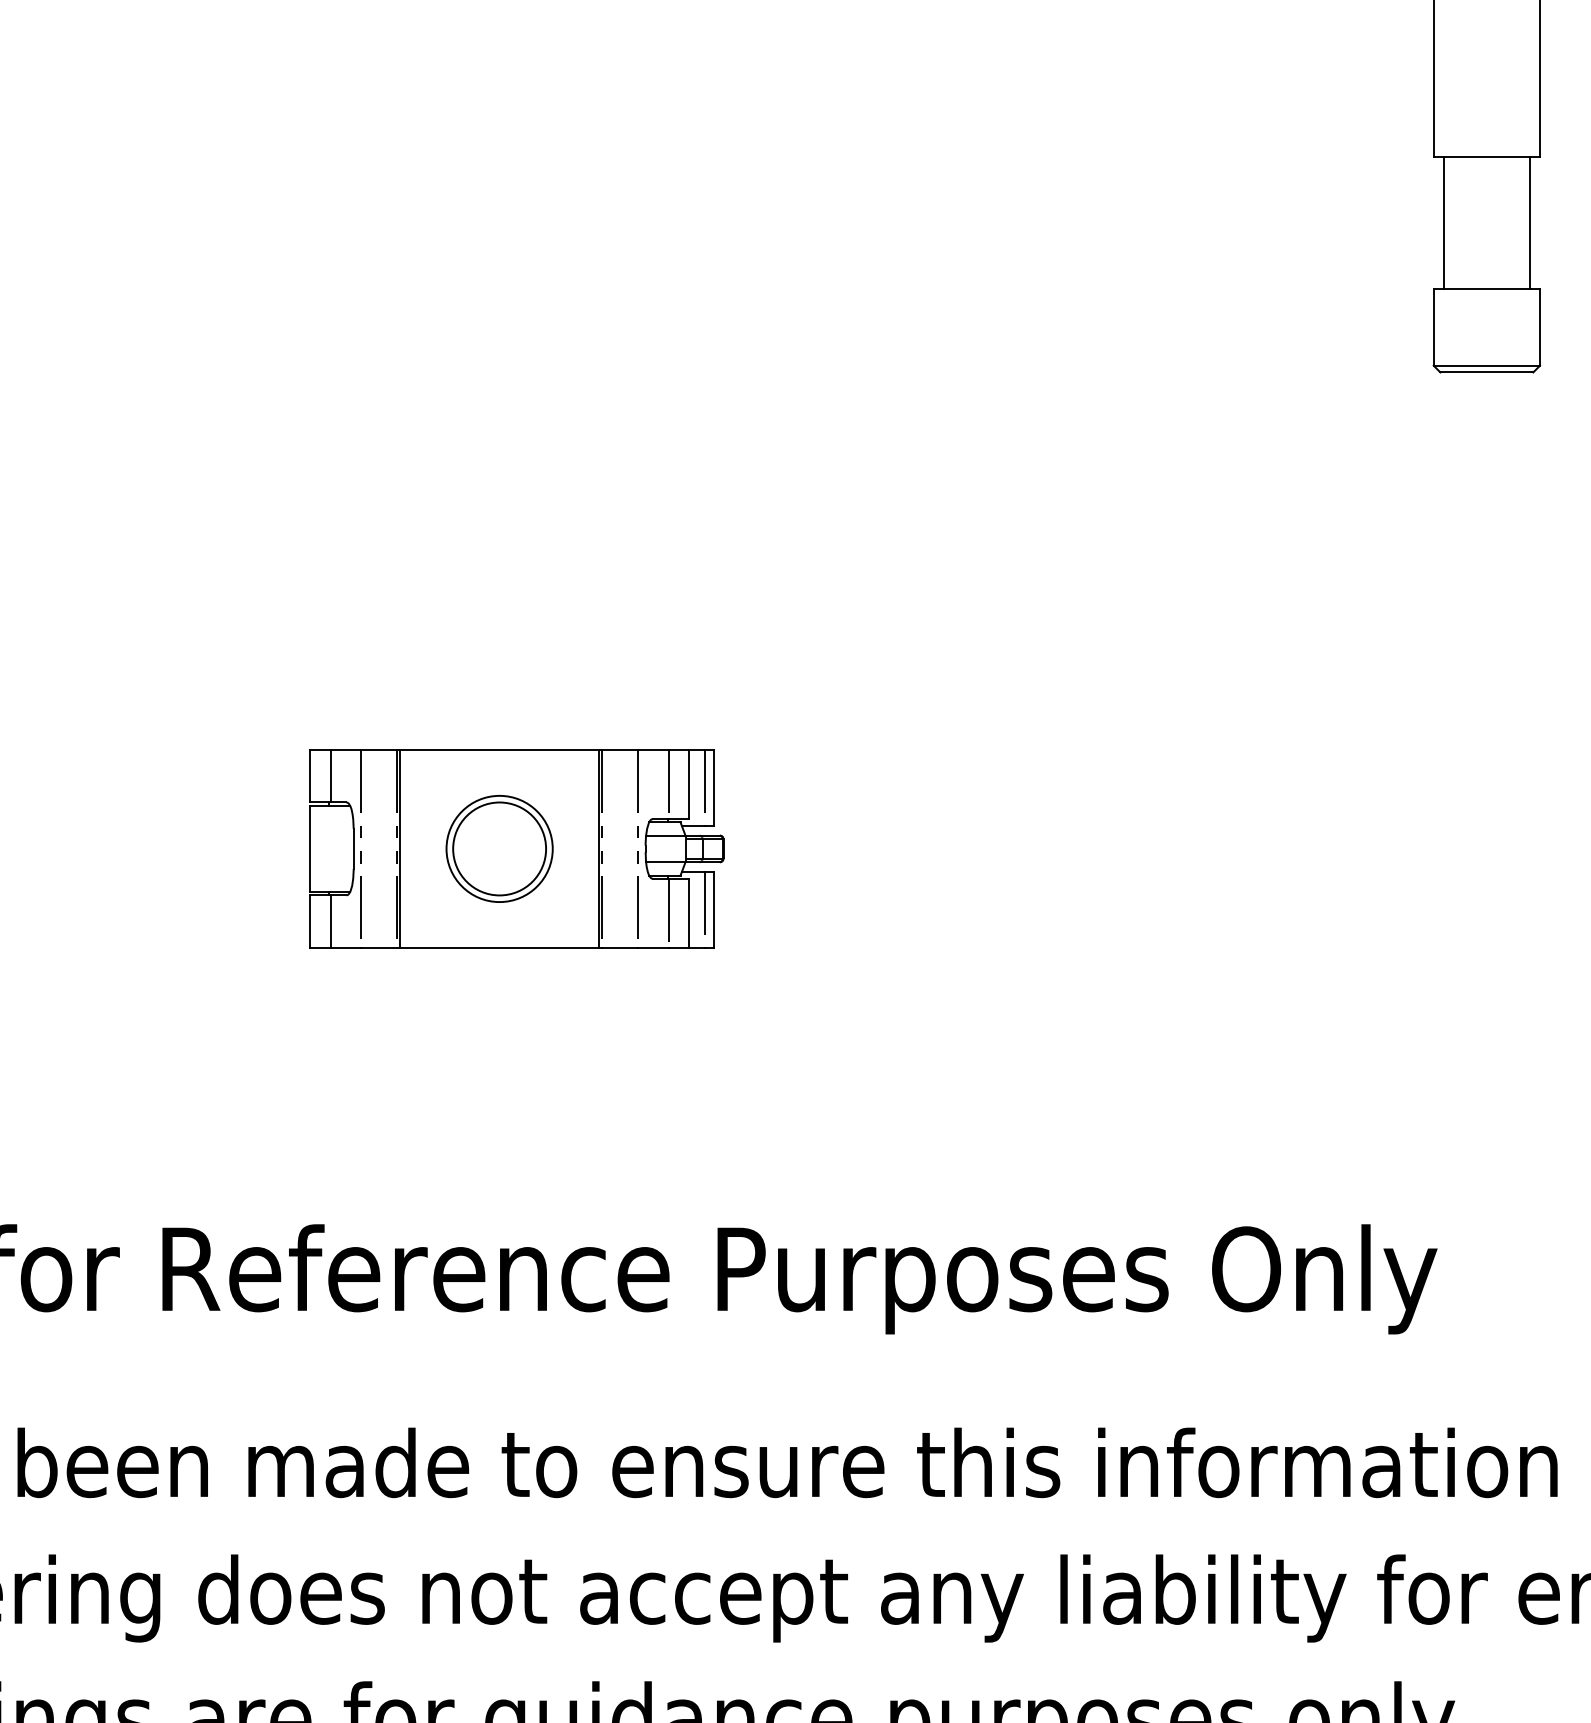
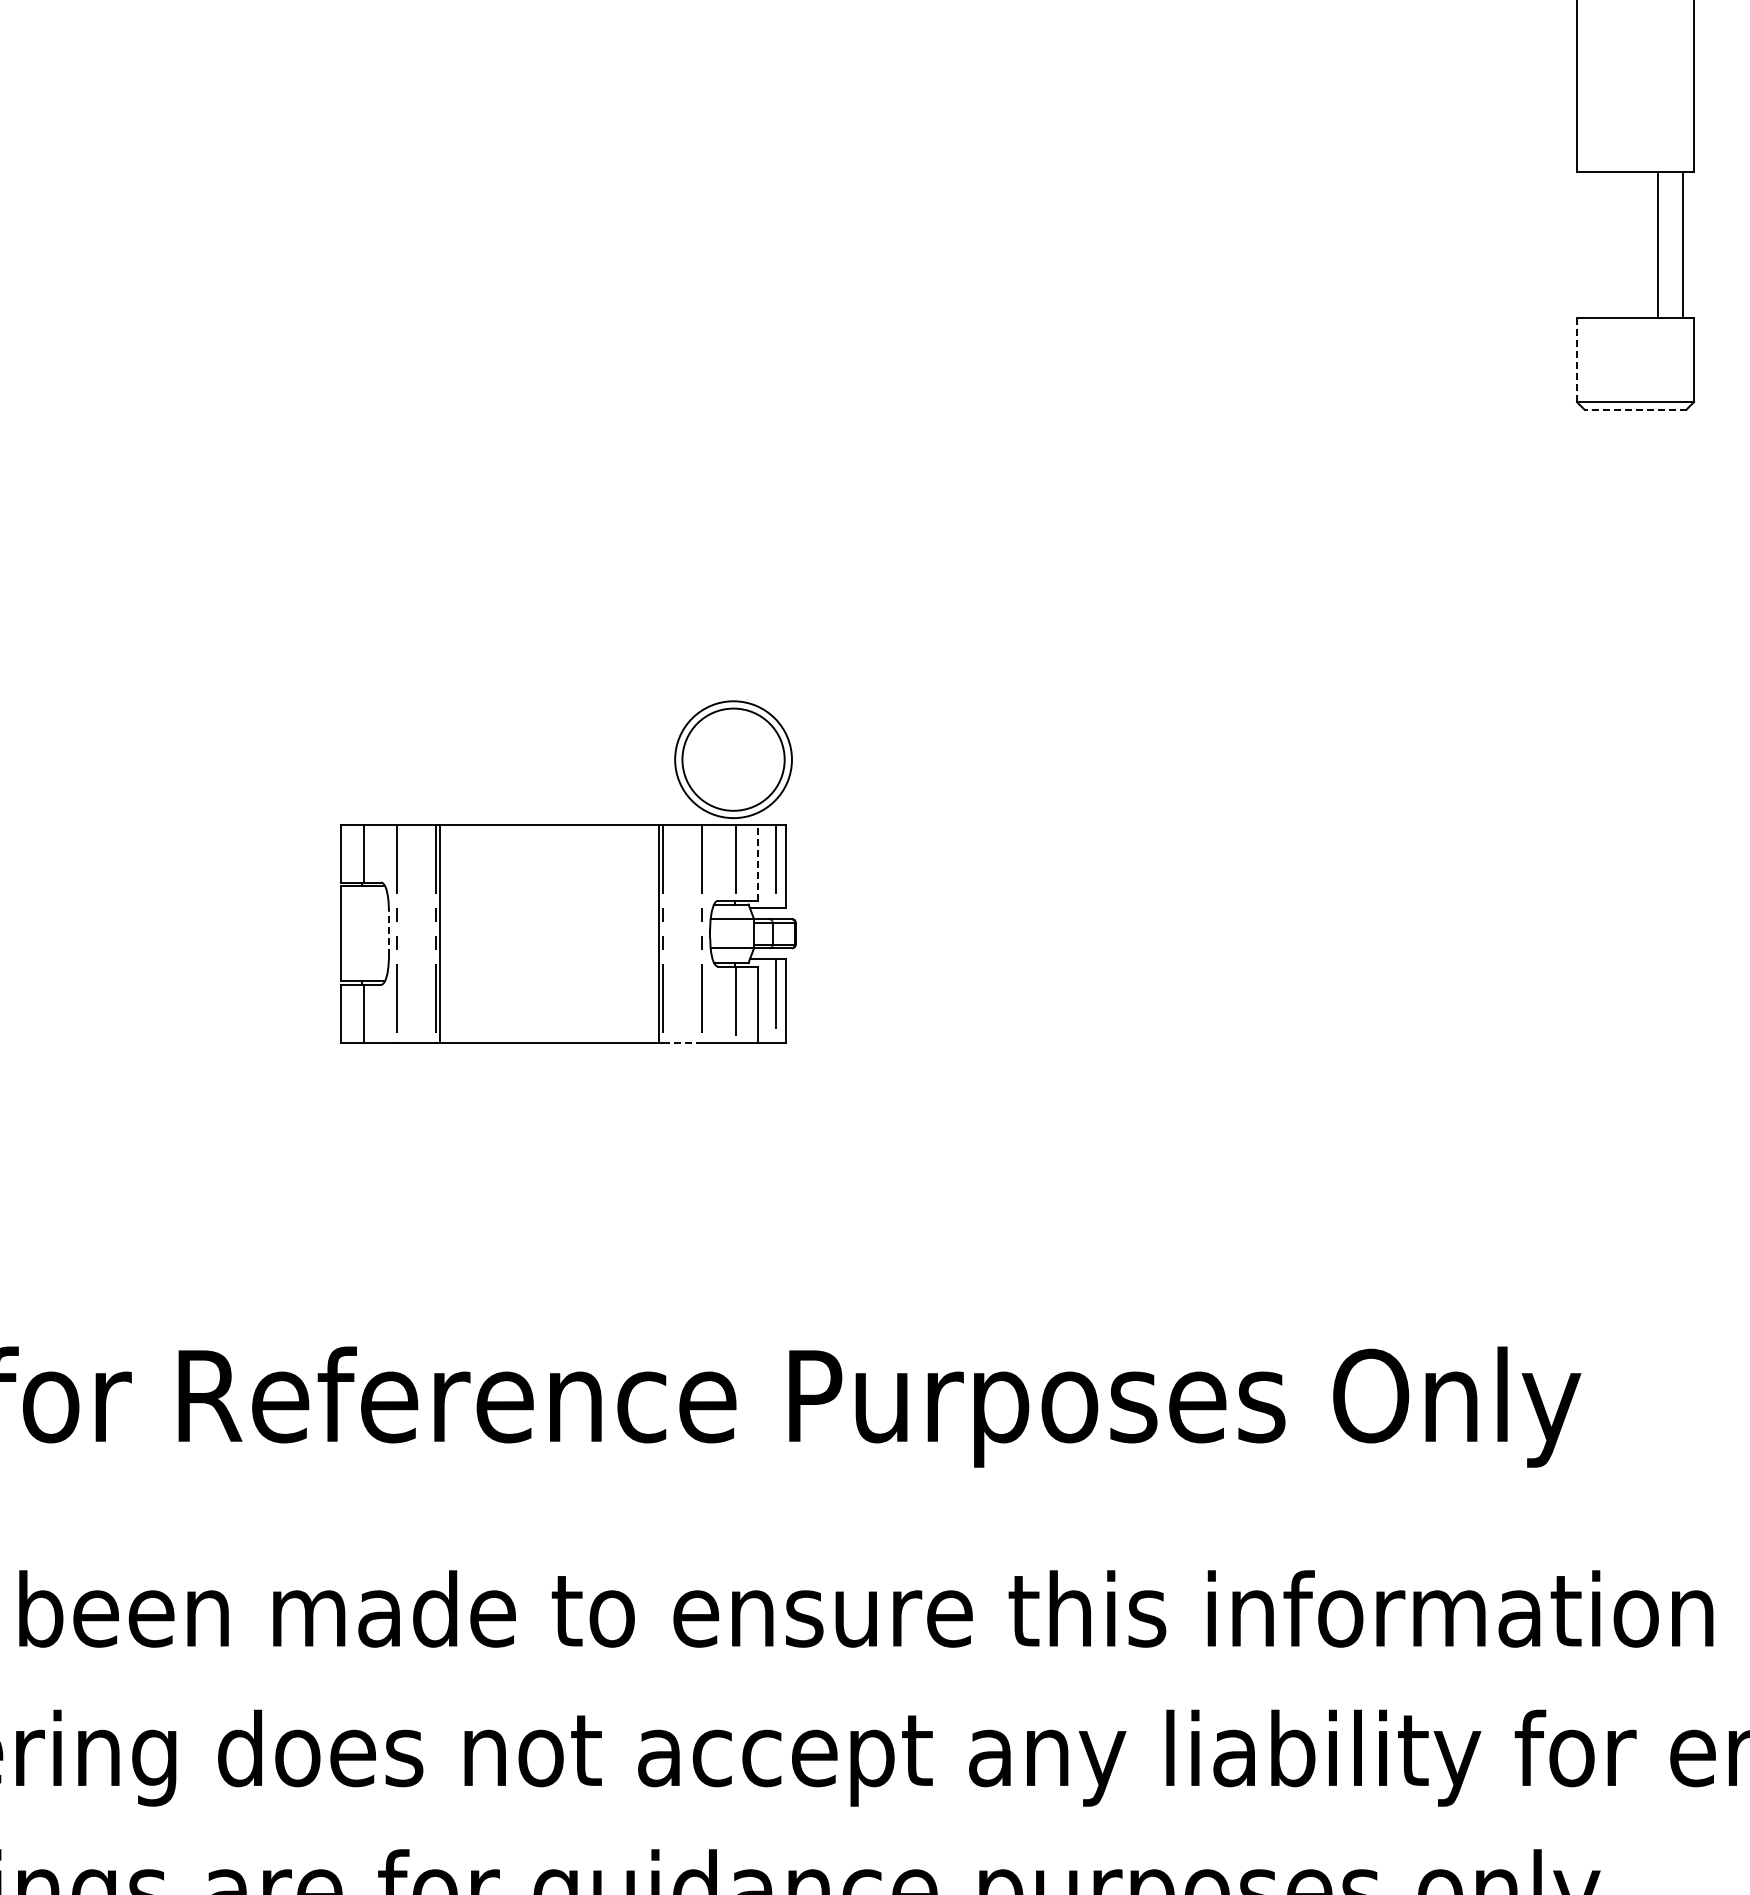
line: (1444, 223) -> (1658, 245), moved
line: (1434, 327) -> (1577, 360), solid -> dashed
line: (1485, 372) -> (1634, 409), solid -> dashed
line: (688, 784) -> (757, 862), solid -> dashed
line: (354, 848) -> (389, 933), solid -> dashed
part: (499, 848) -> (733, 759), moved
line: (620, 947) -> (682, 1042), solid -> dashed

